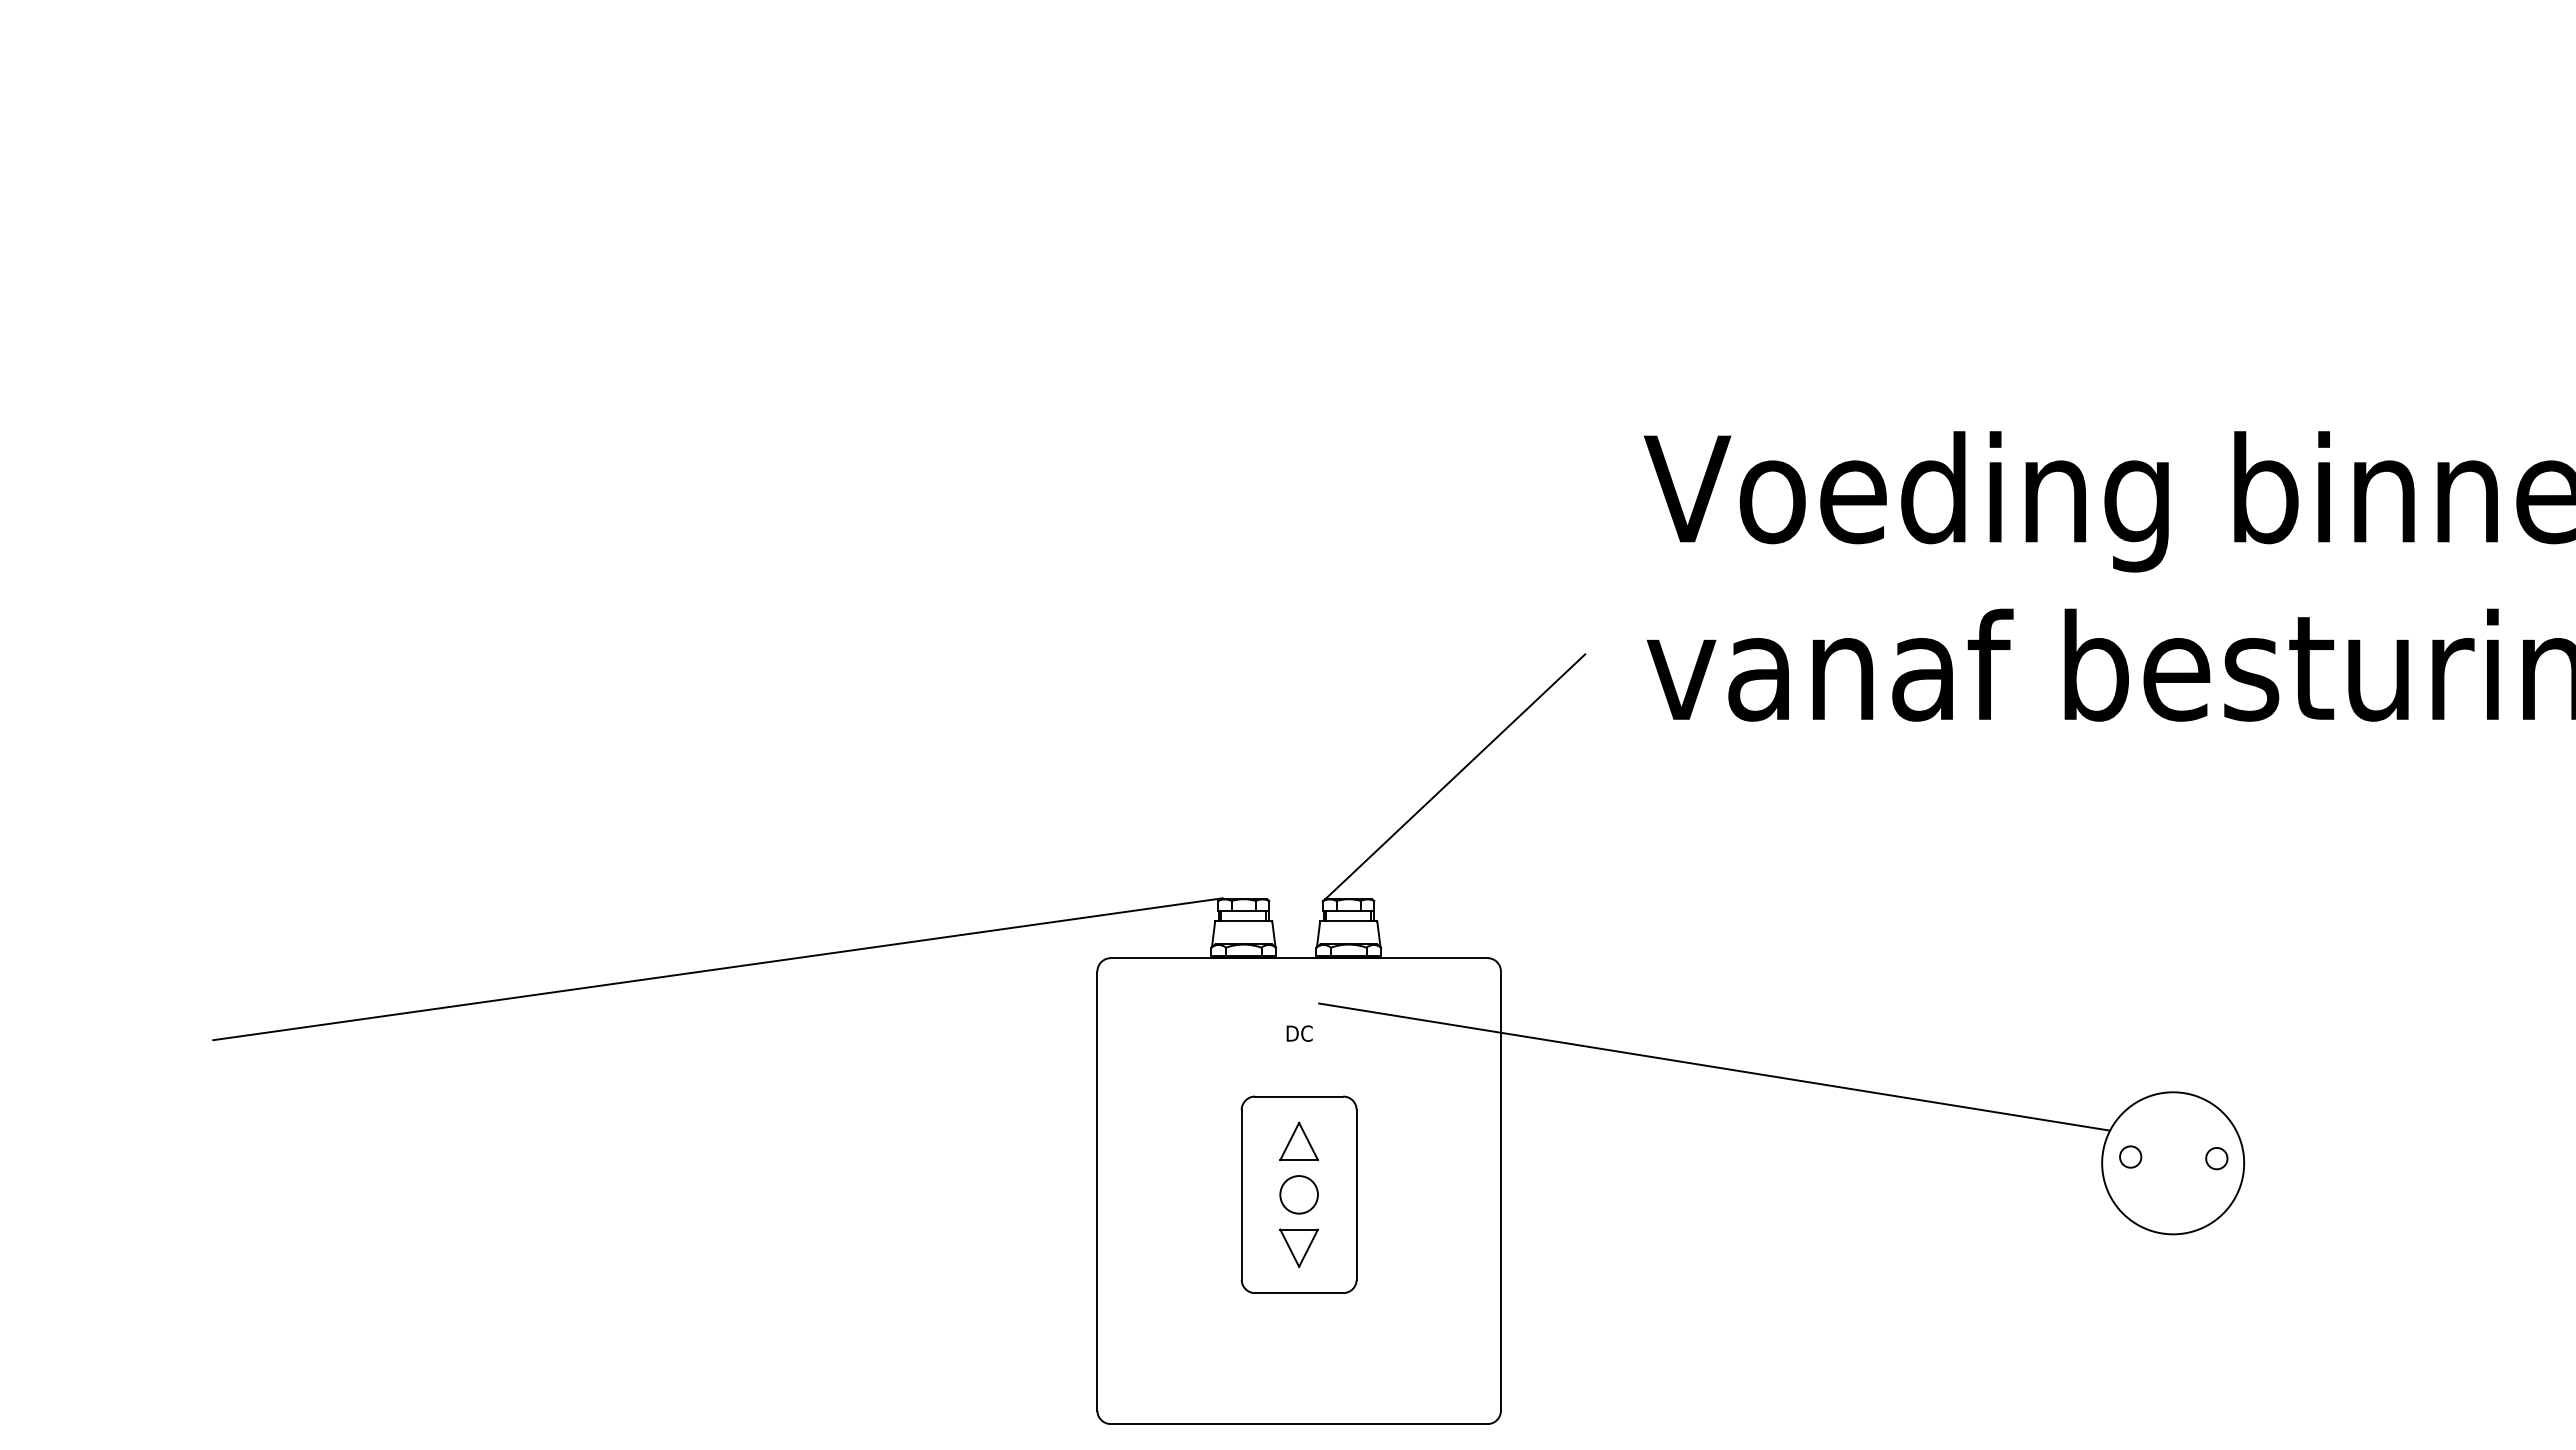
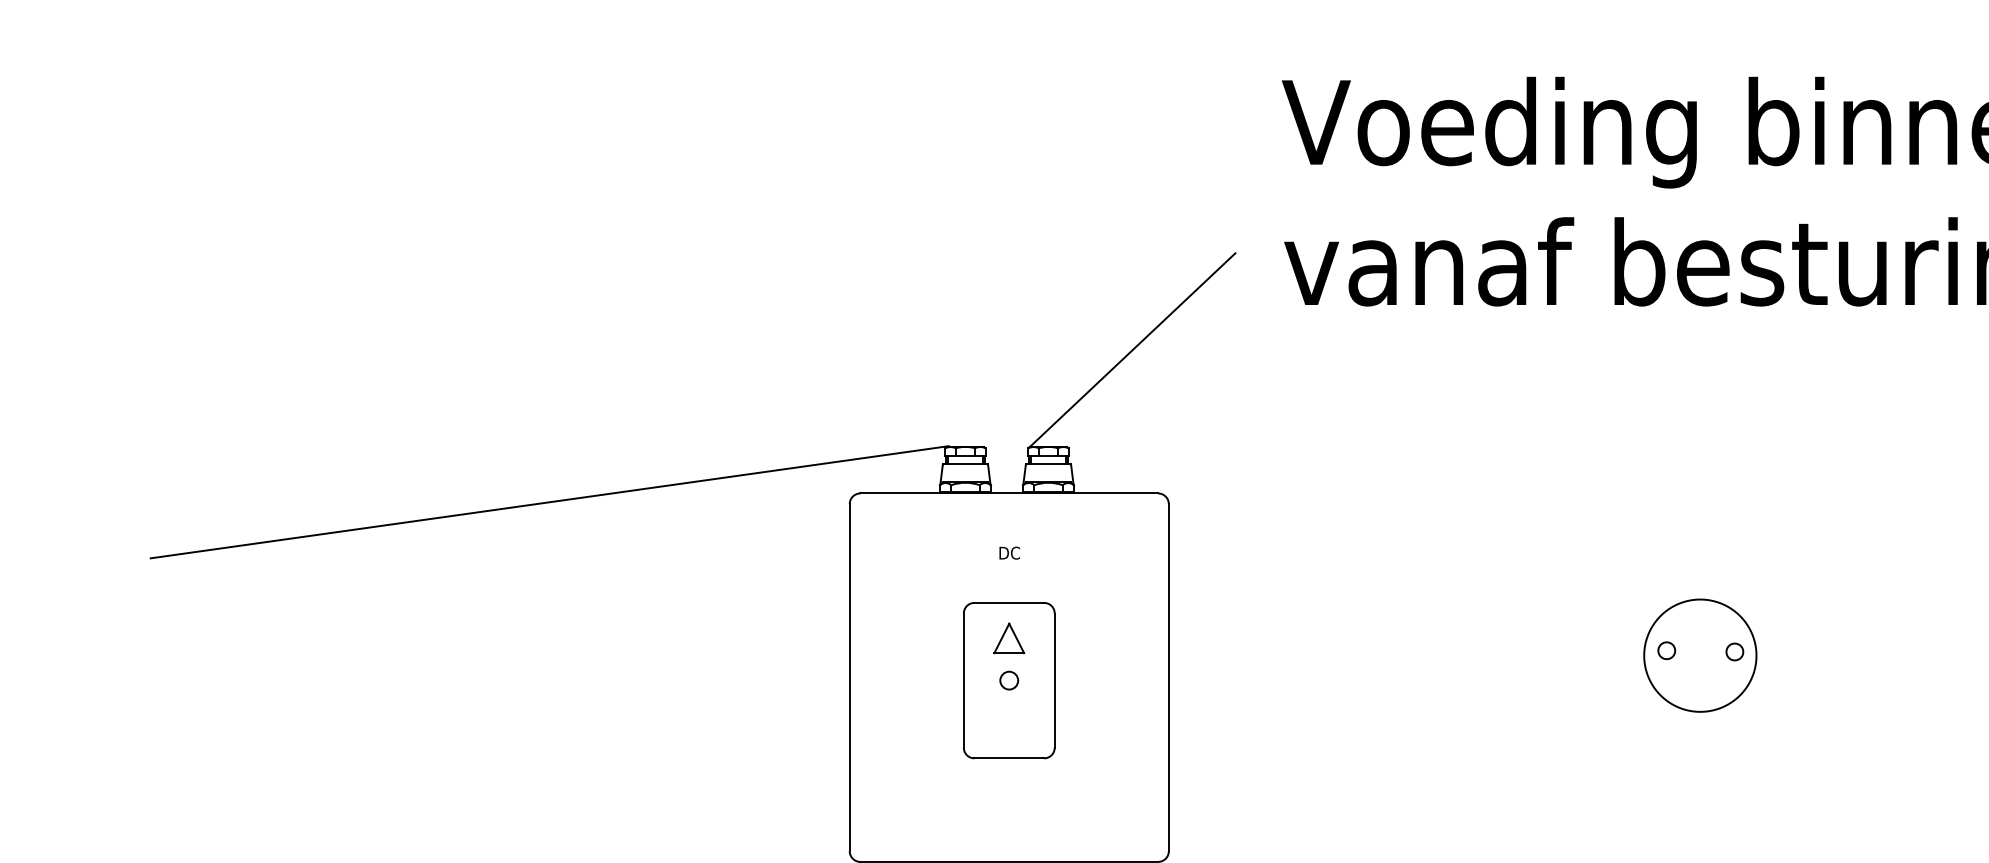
line: (1714, 1066) -> (1337, 579), removed
circle: (1298, 1194) -> (1008, 680), size x0.6
part: (1298, 1247) -> (1008, 722), removed

